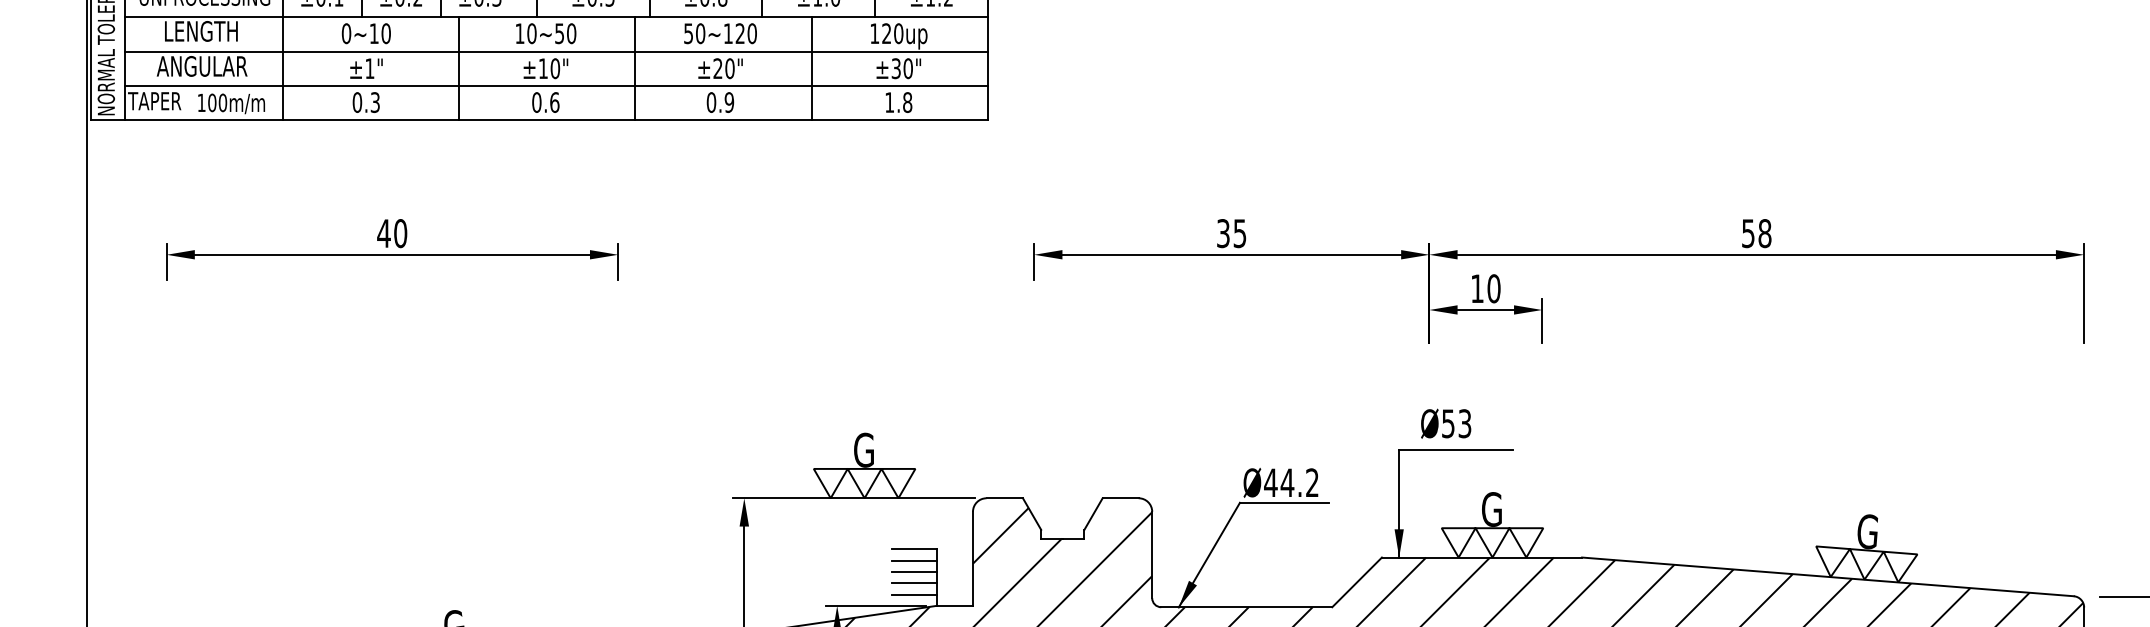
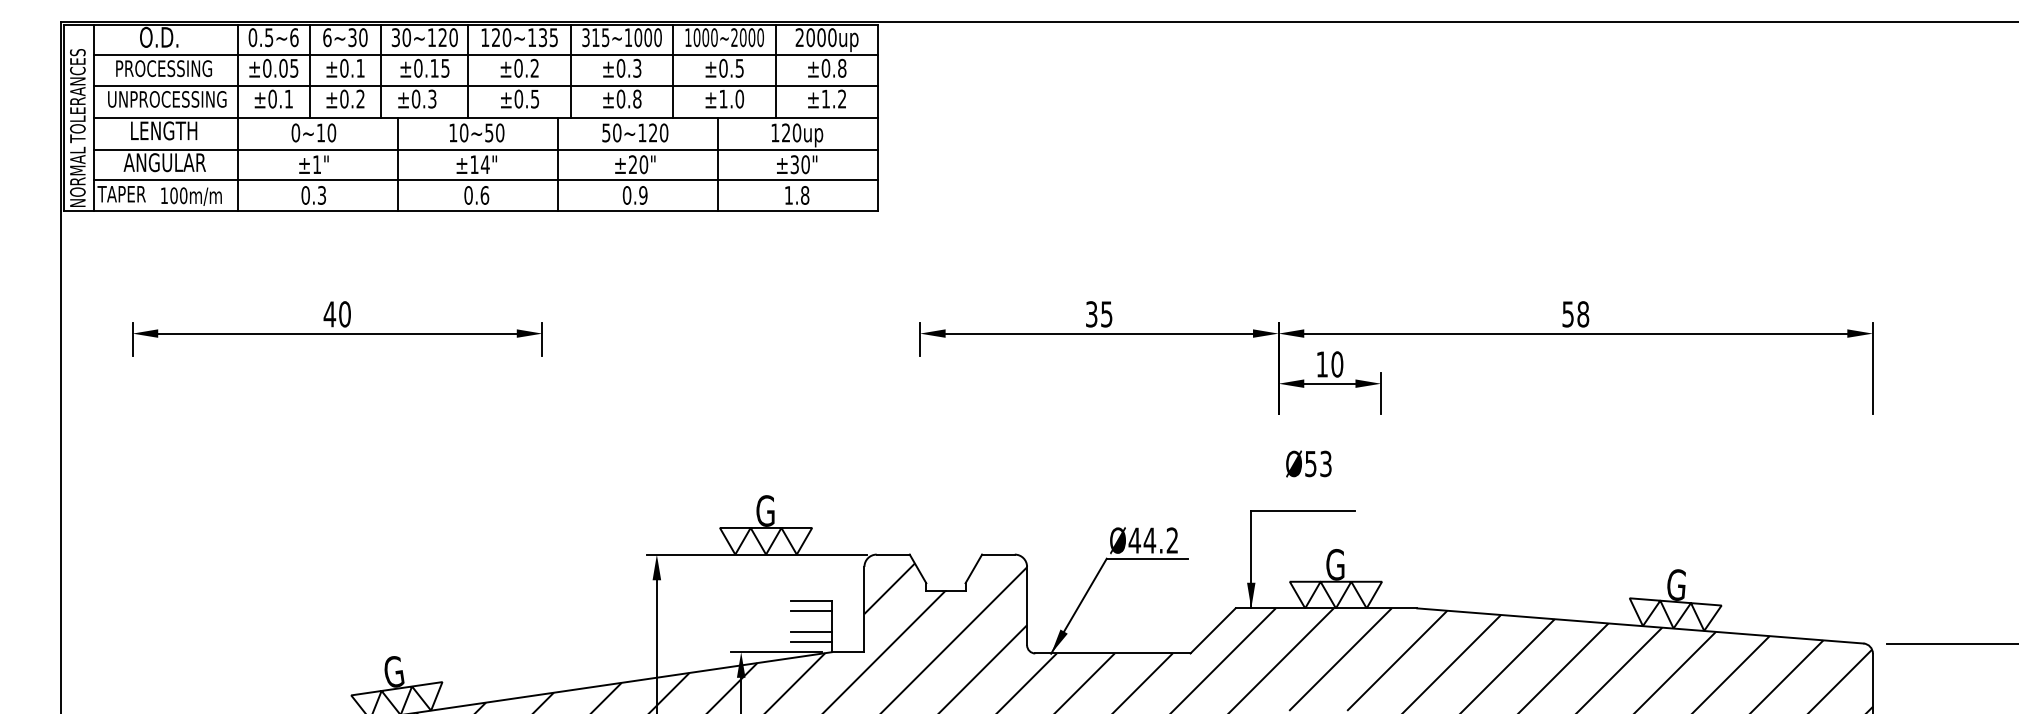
text: (554, 68) -> (484, 164), ±10" -> ±14"
text: (1445, 423) -> (1308, 463), moved
line: (913, 571) -> (810, 621), removed

